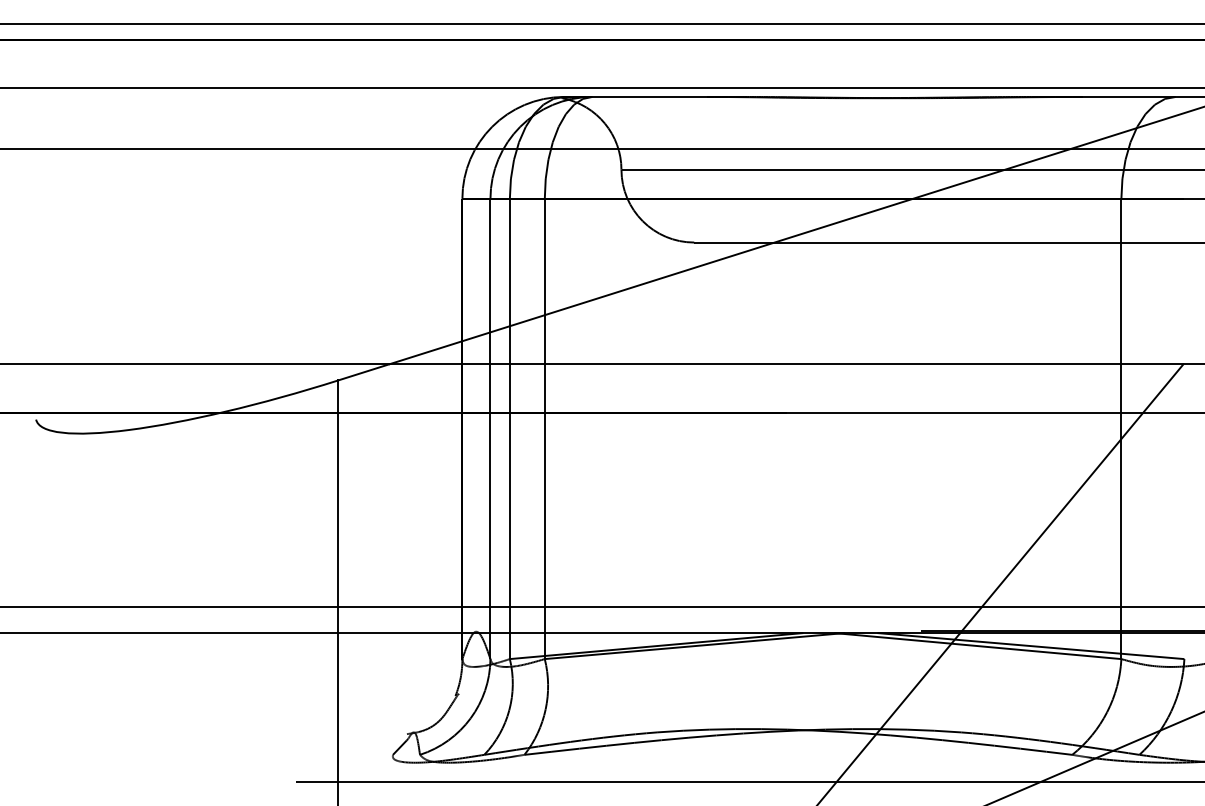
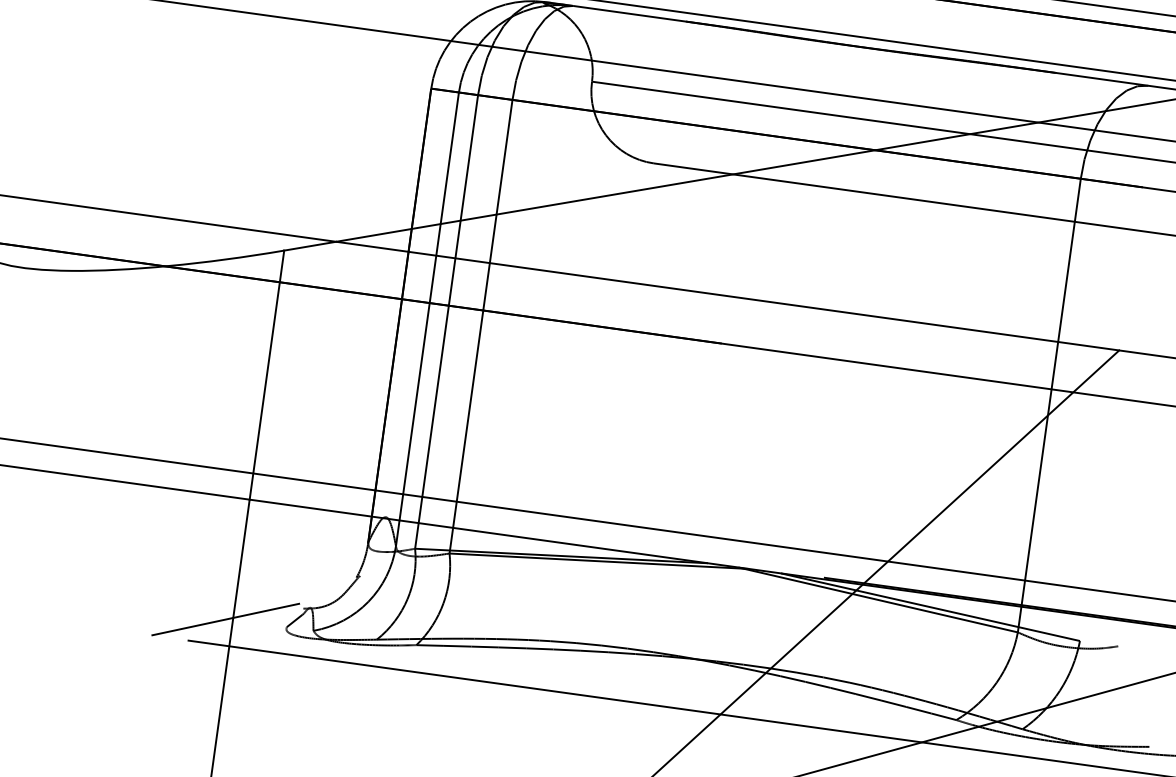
line: (330, 755) -> (225, 619), added

